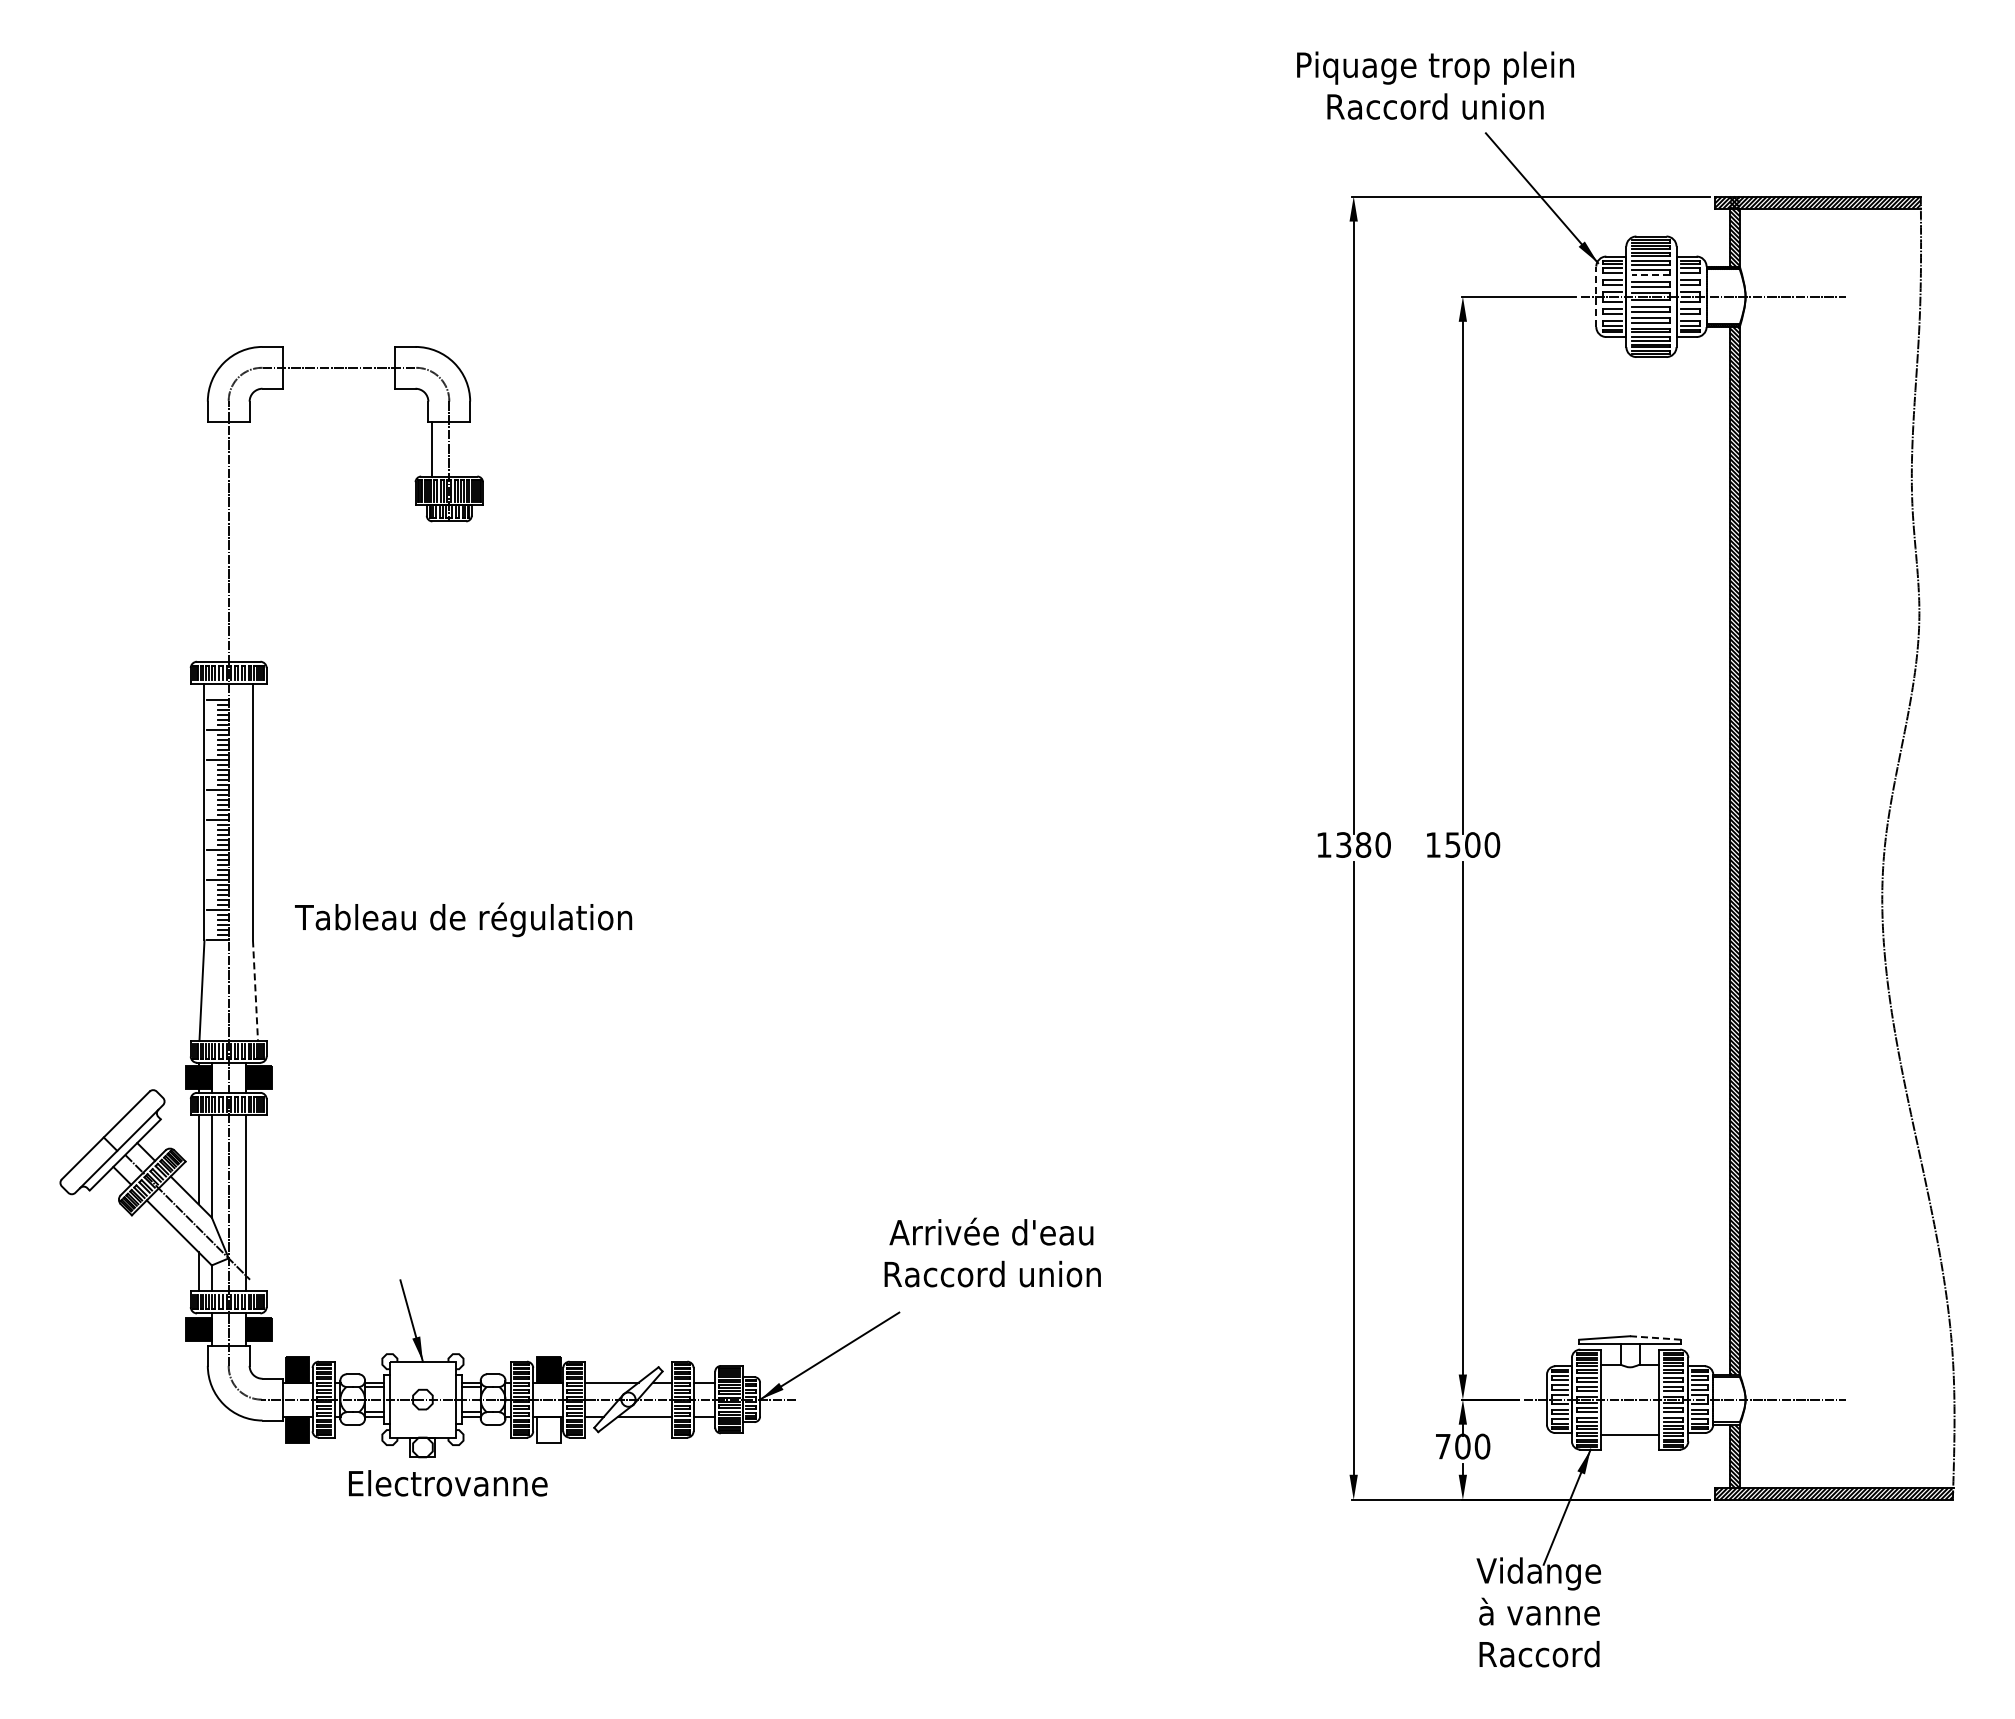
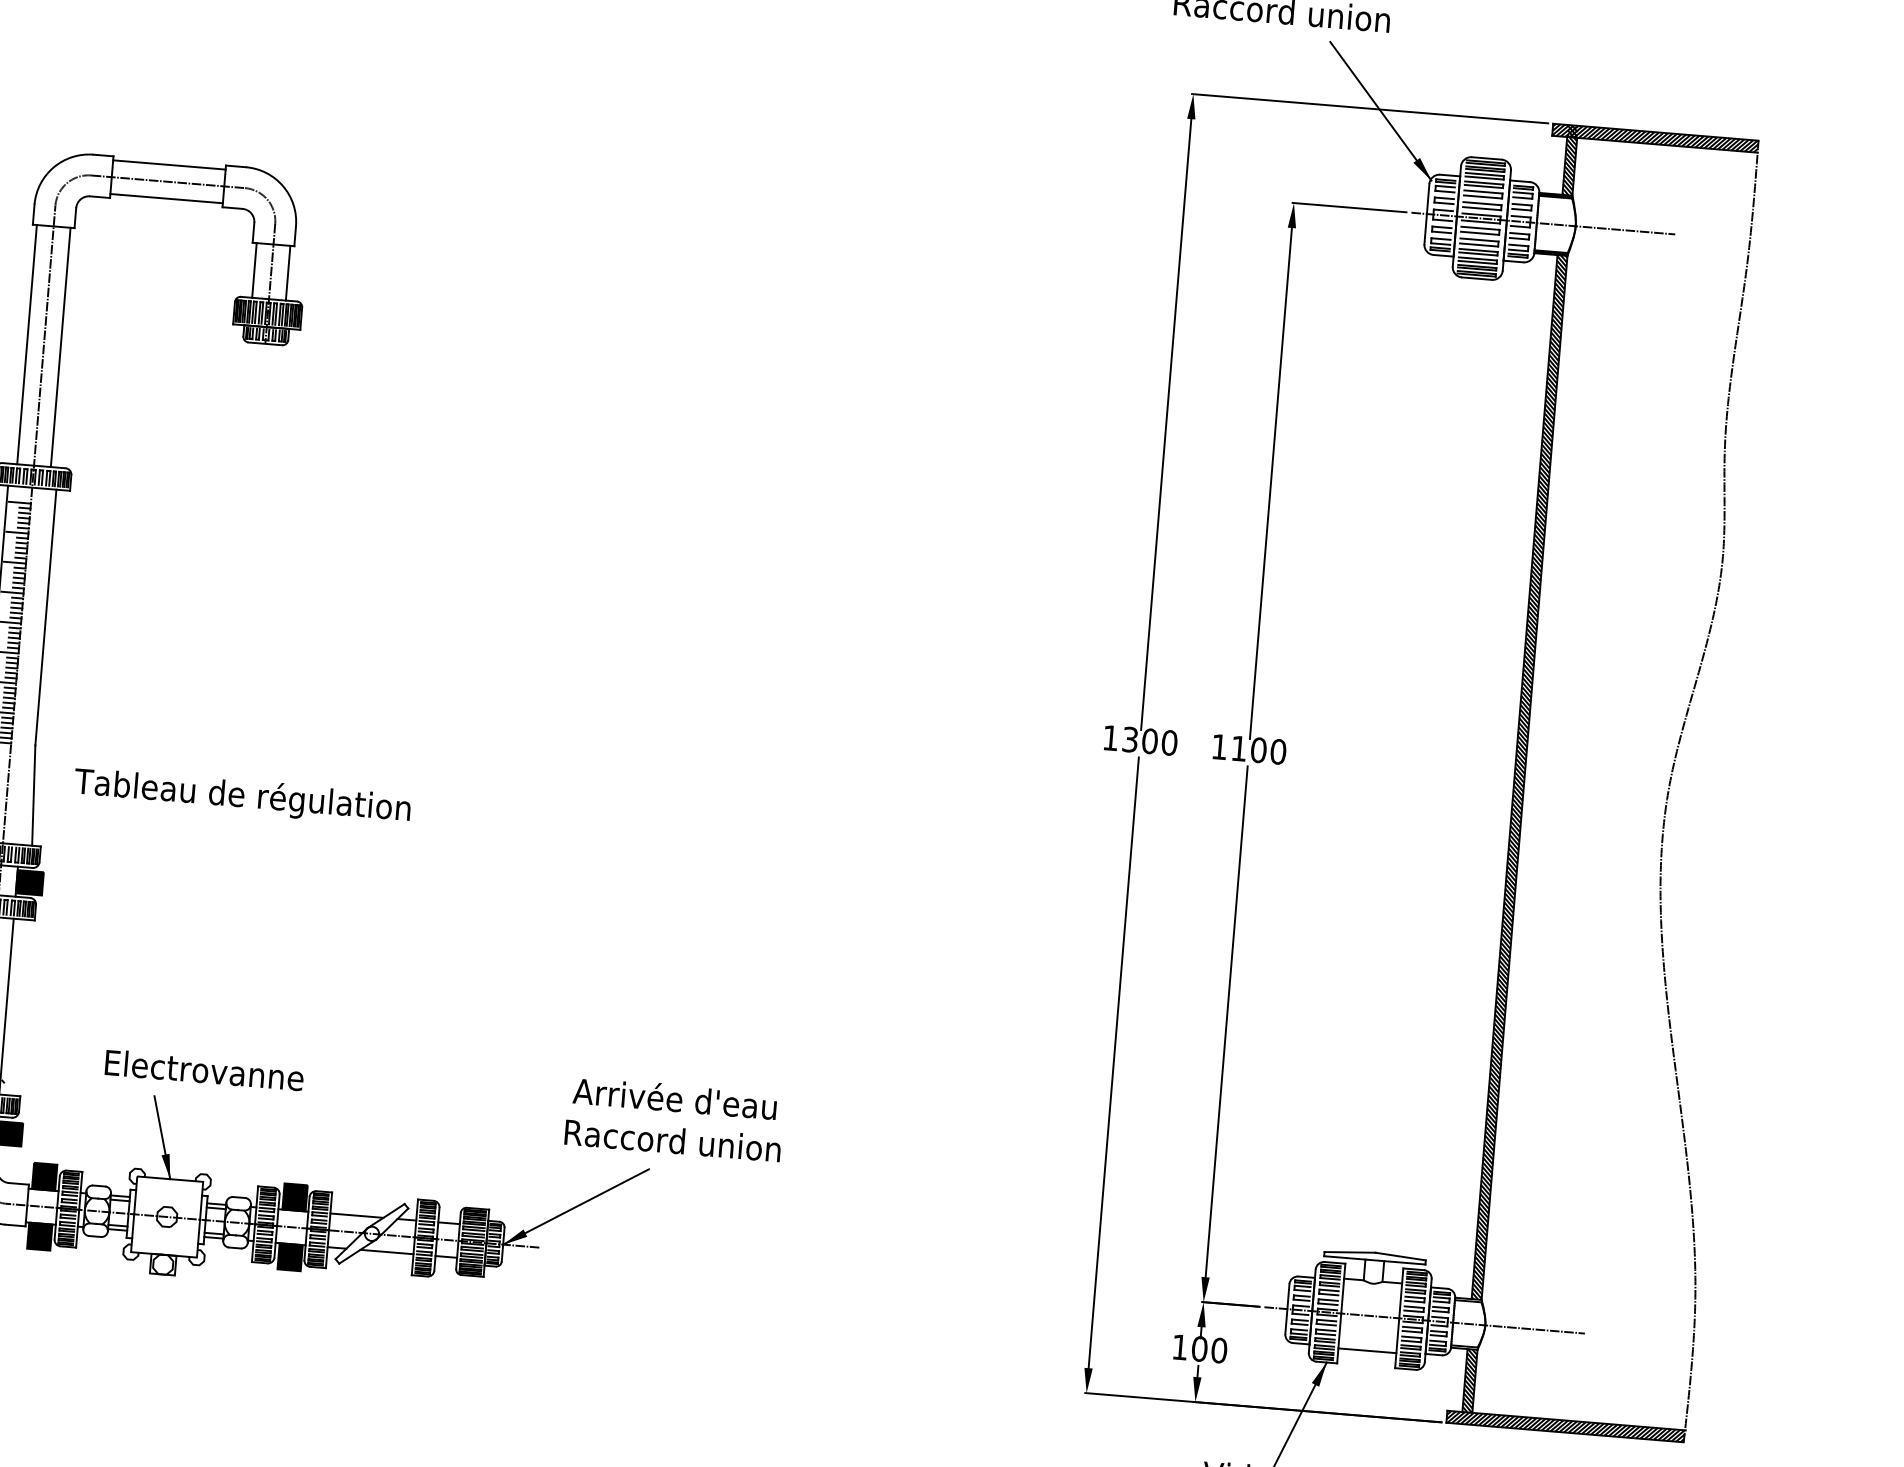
line: (1650, 275) -> (1482, 197), dashed -> solid
line: (1596, 296) -> (1427, 213), dashed -> solid
line: (338, 350) -> (168, 164), added
line: (338, 384) -> (166, 198), added
line: (466, 448) -> (288, 272), added
line: (211, 541) -> (26, 344), added
line: (245, 541) -> (60, 347), added
text: (1363, 844) -> (1150, 740), 1380 -> 1300
text: (1452, 844) -> (1238, 748), 1500 -> 1100
text: (463, 919) -> (242, 796), moved
line: (255, 991) -> (33, 796), dashed -> solid
text: (992, 1252) -> (674, 1119), moved
line: (1655, 1337) -> (1400, 1256), dashed -> solid
fill: (548, 1429) -> (289, 1257), added
text: (1443, 1446) -> (1180, 1347), 700 -> 100
text: (448, 1483) -> (204, 1070), moved

